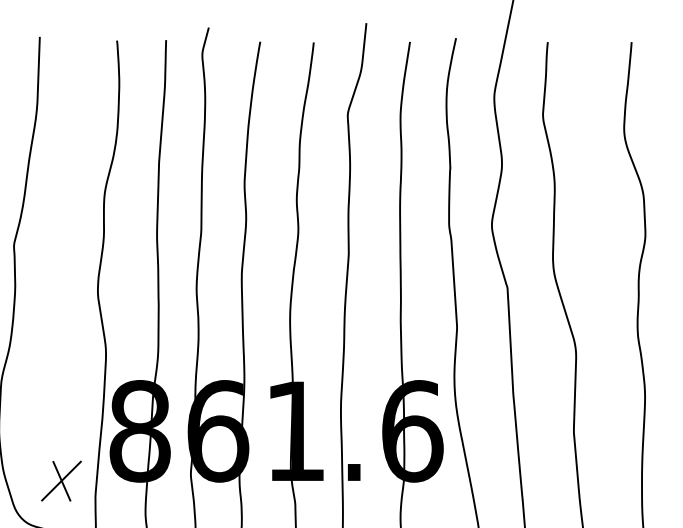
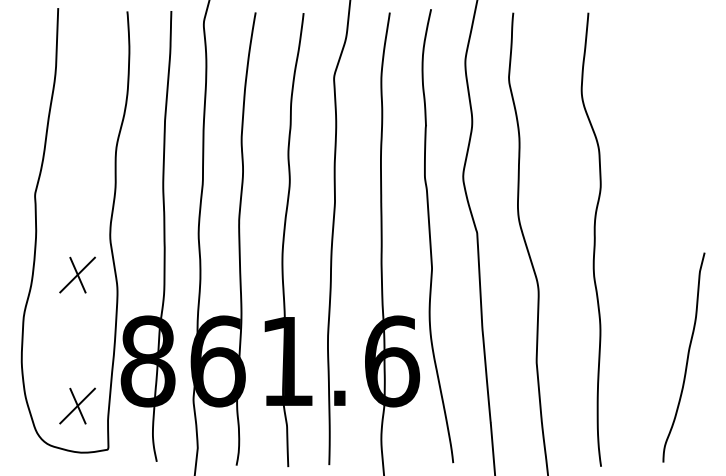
part: (61, 334) -> (77, 274), added

